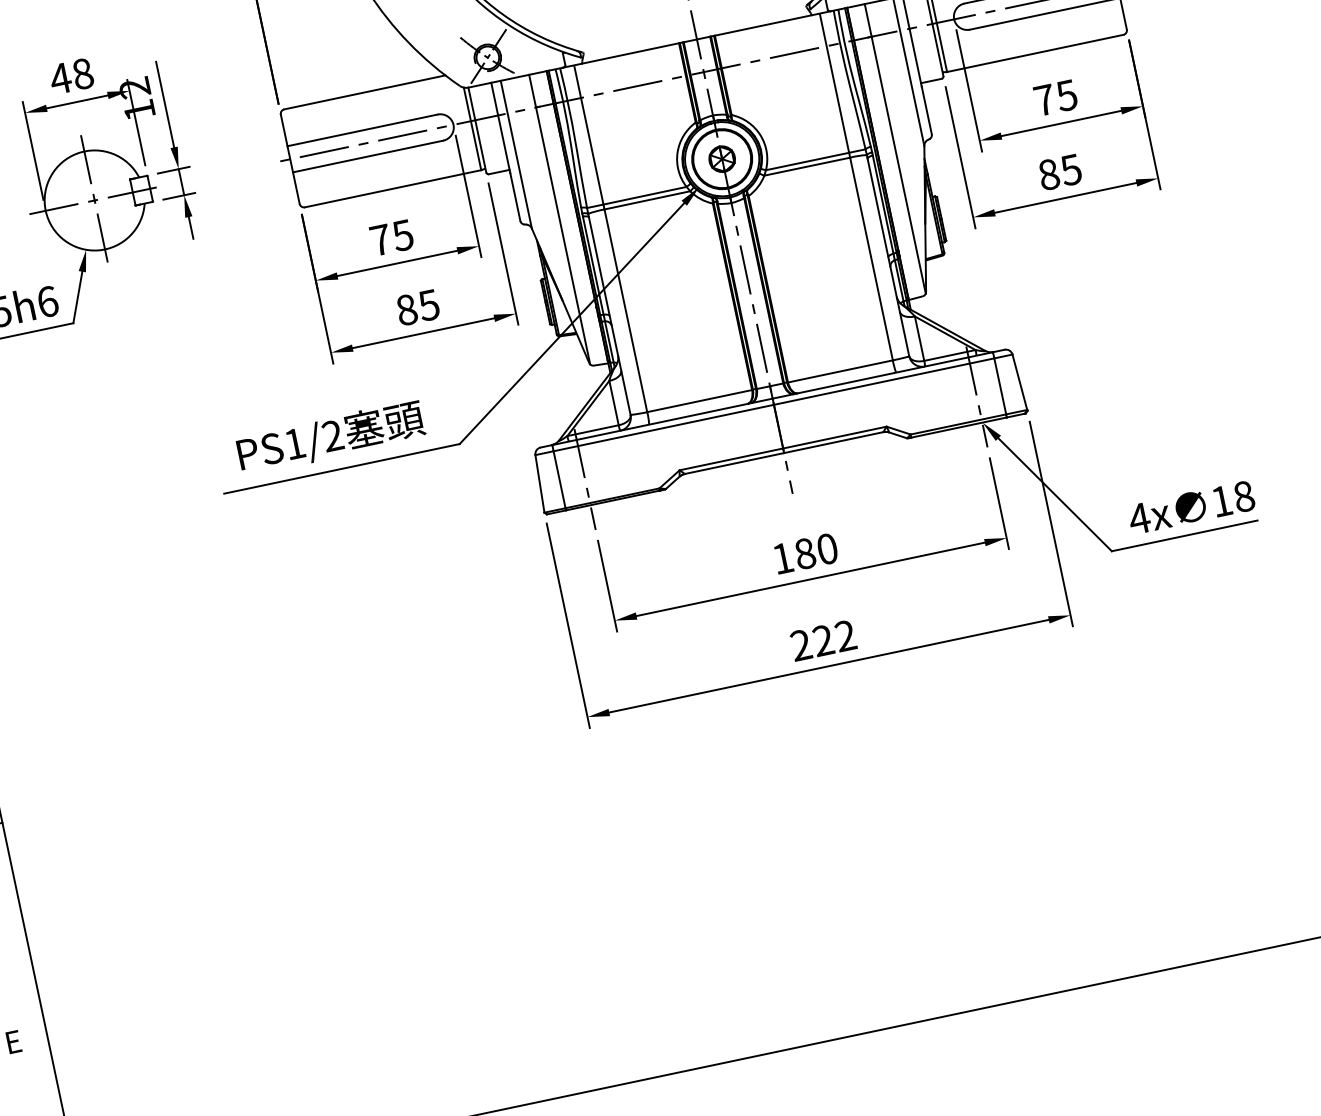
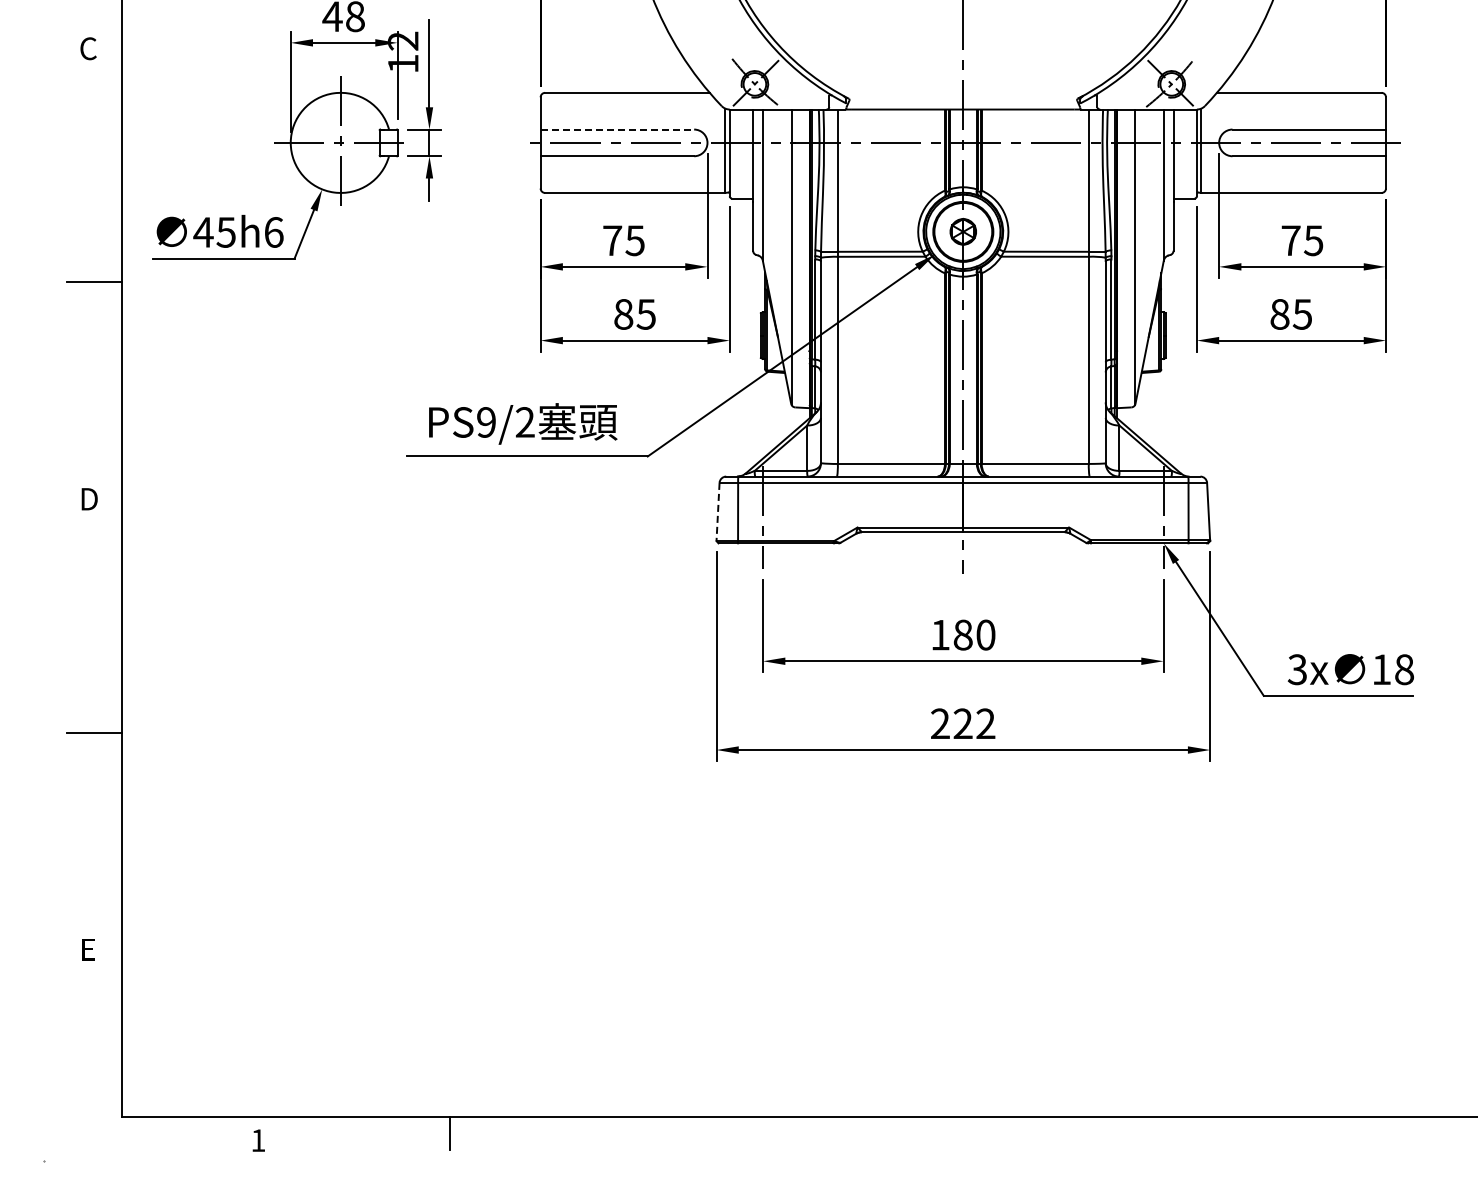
line: (362, 130) -> (617, 129), solid -> dashed
text: (294, 444) -> (486, 422), PS1/2 -> PS9/2
line: (540, 484) -> (718, 512), solid -> dashed
text: (1139, 518) -> (1297, 669), 4x -> 3x

